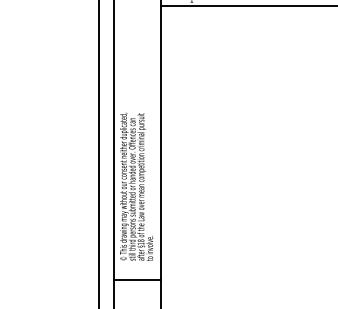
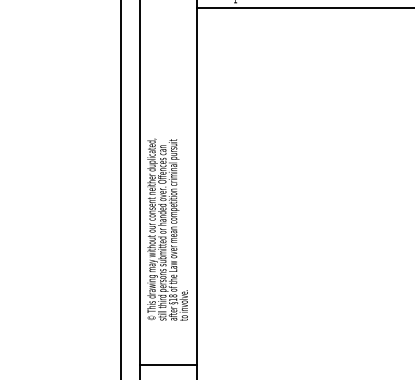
line: (137, 279) -> (168, 364), moved

